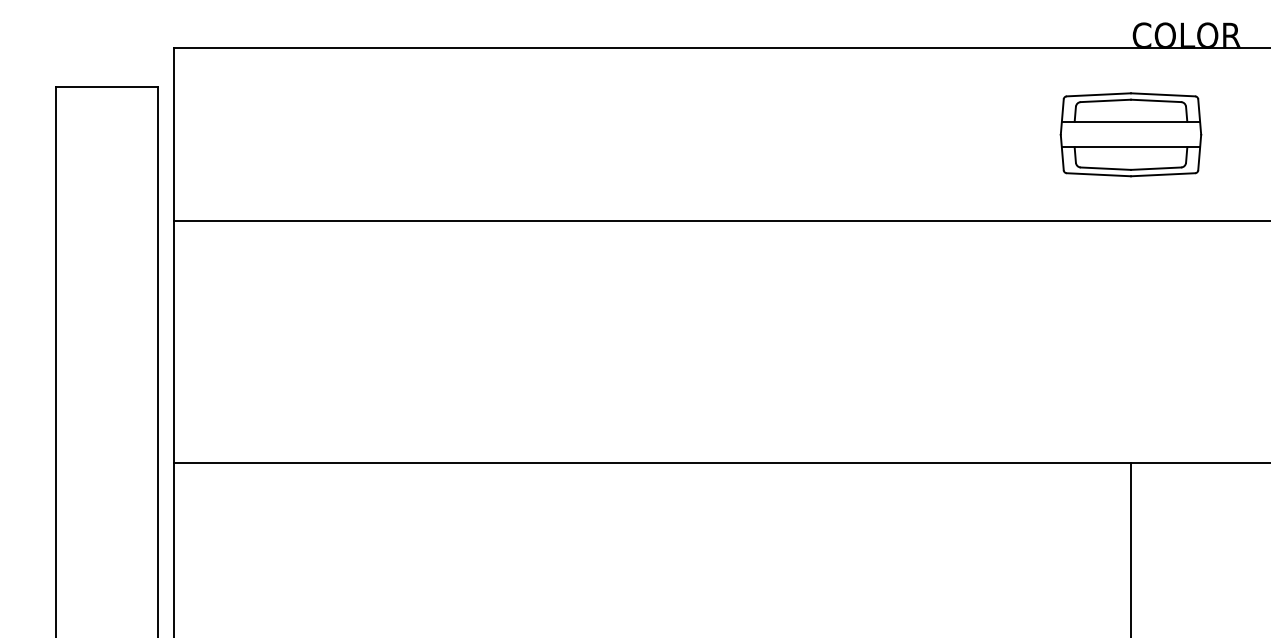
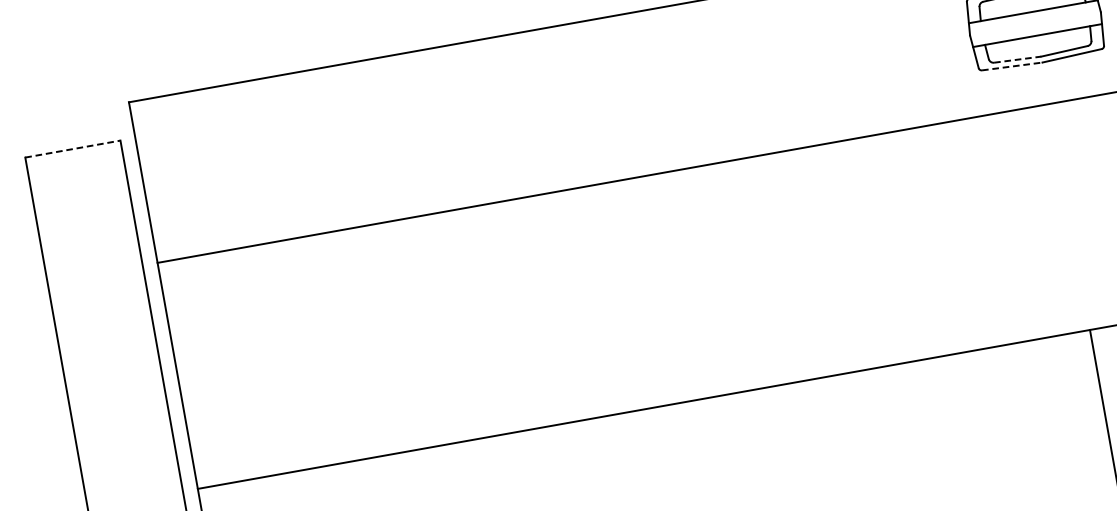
line: (107, 86) -> (73, 148), solid -> dashed
line: (1106, 168) -> (1018, 59), solid -> dashed
line: (1099, 174) -> (1012, 66), solid -> dashed

